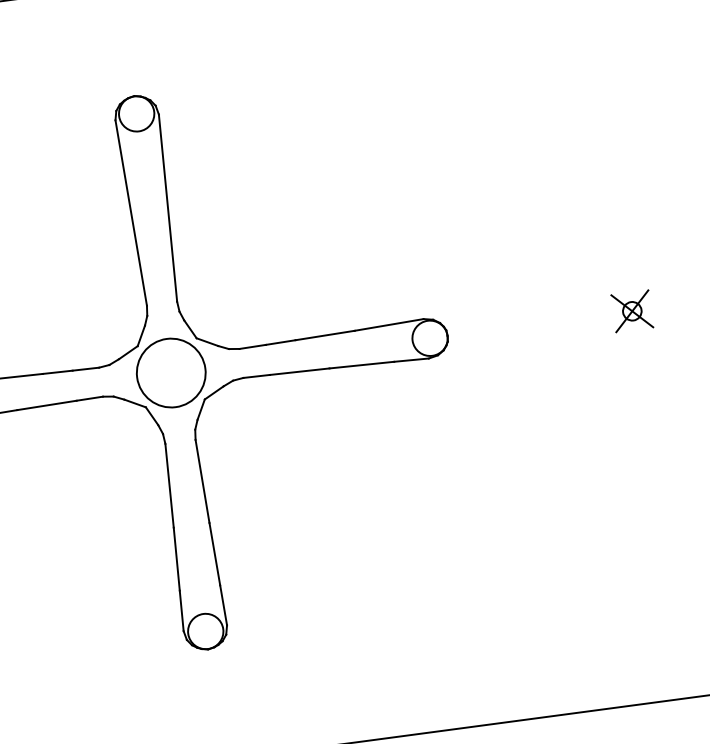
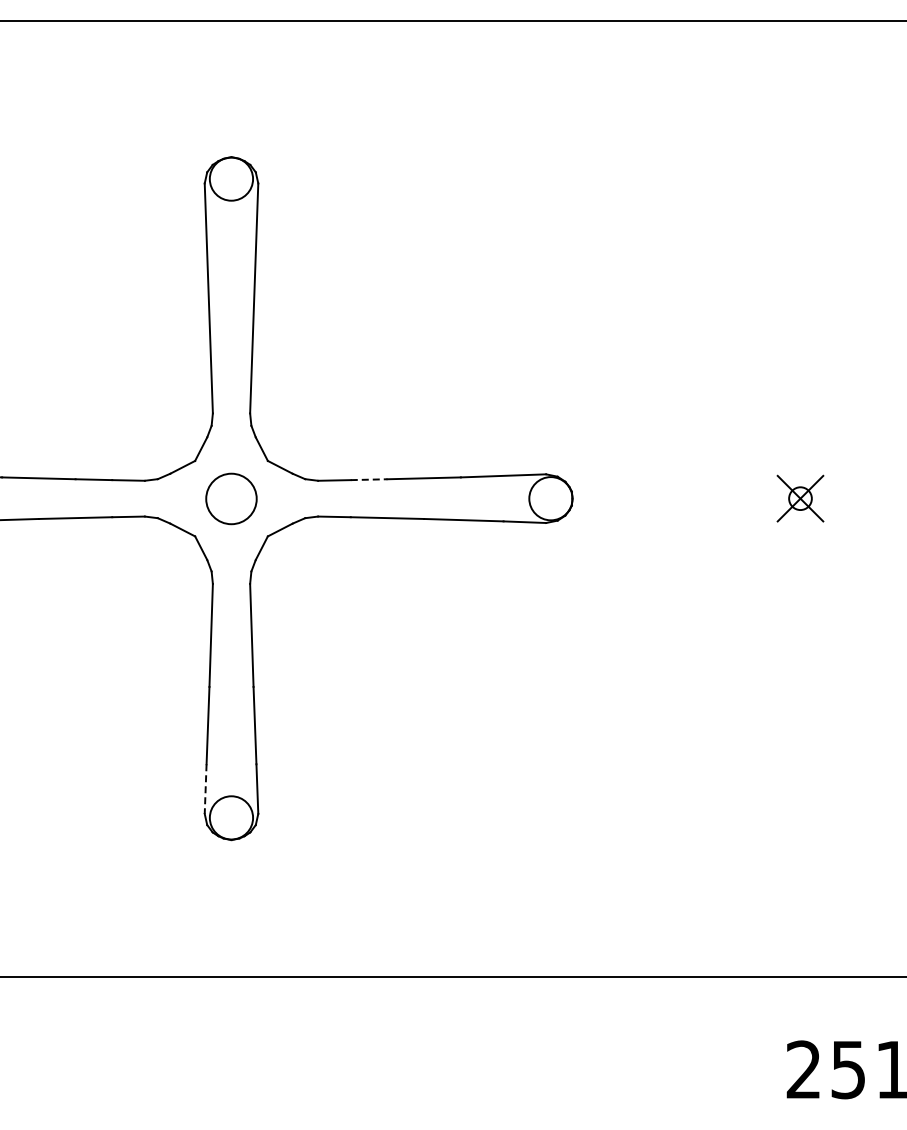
line: (281, 342) -> (369, 479), solid -> dashed
circle: (171, 372) -> (231, 498), size x0.6
line: (181, 611) -> (205, 789), solid -> dashed

